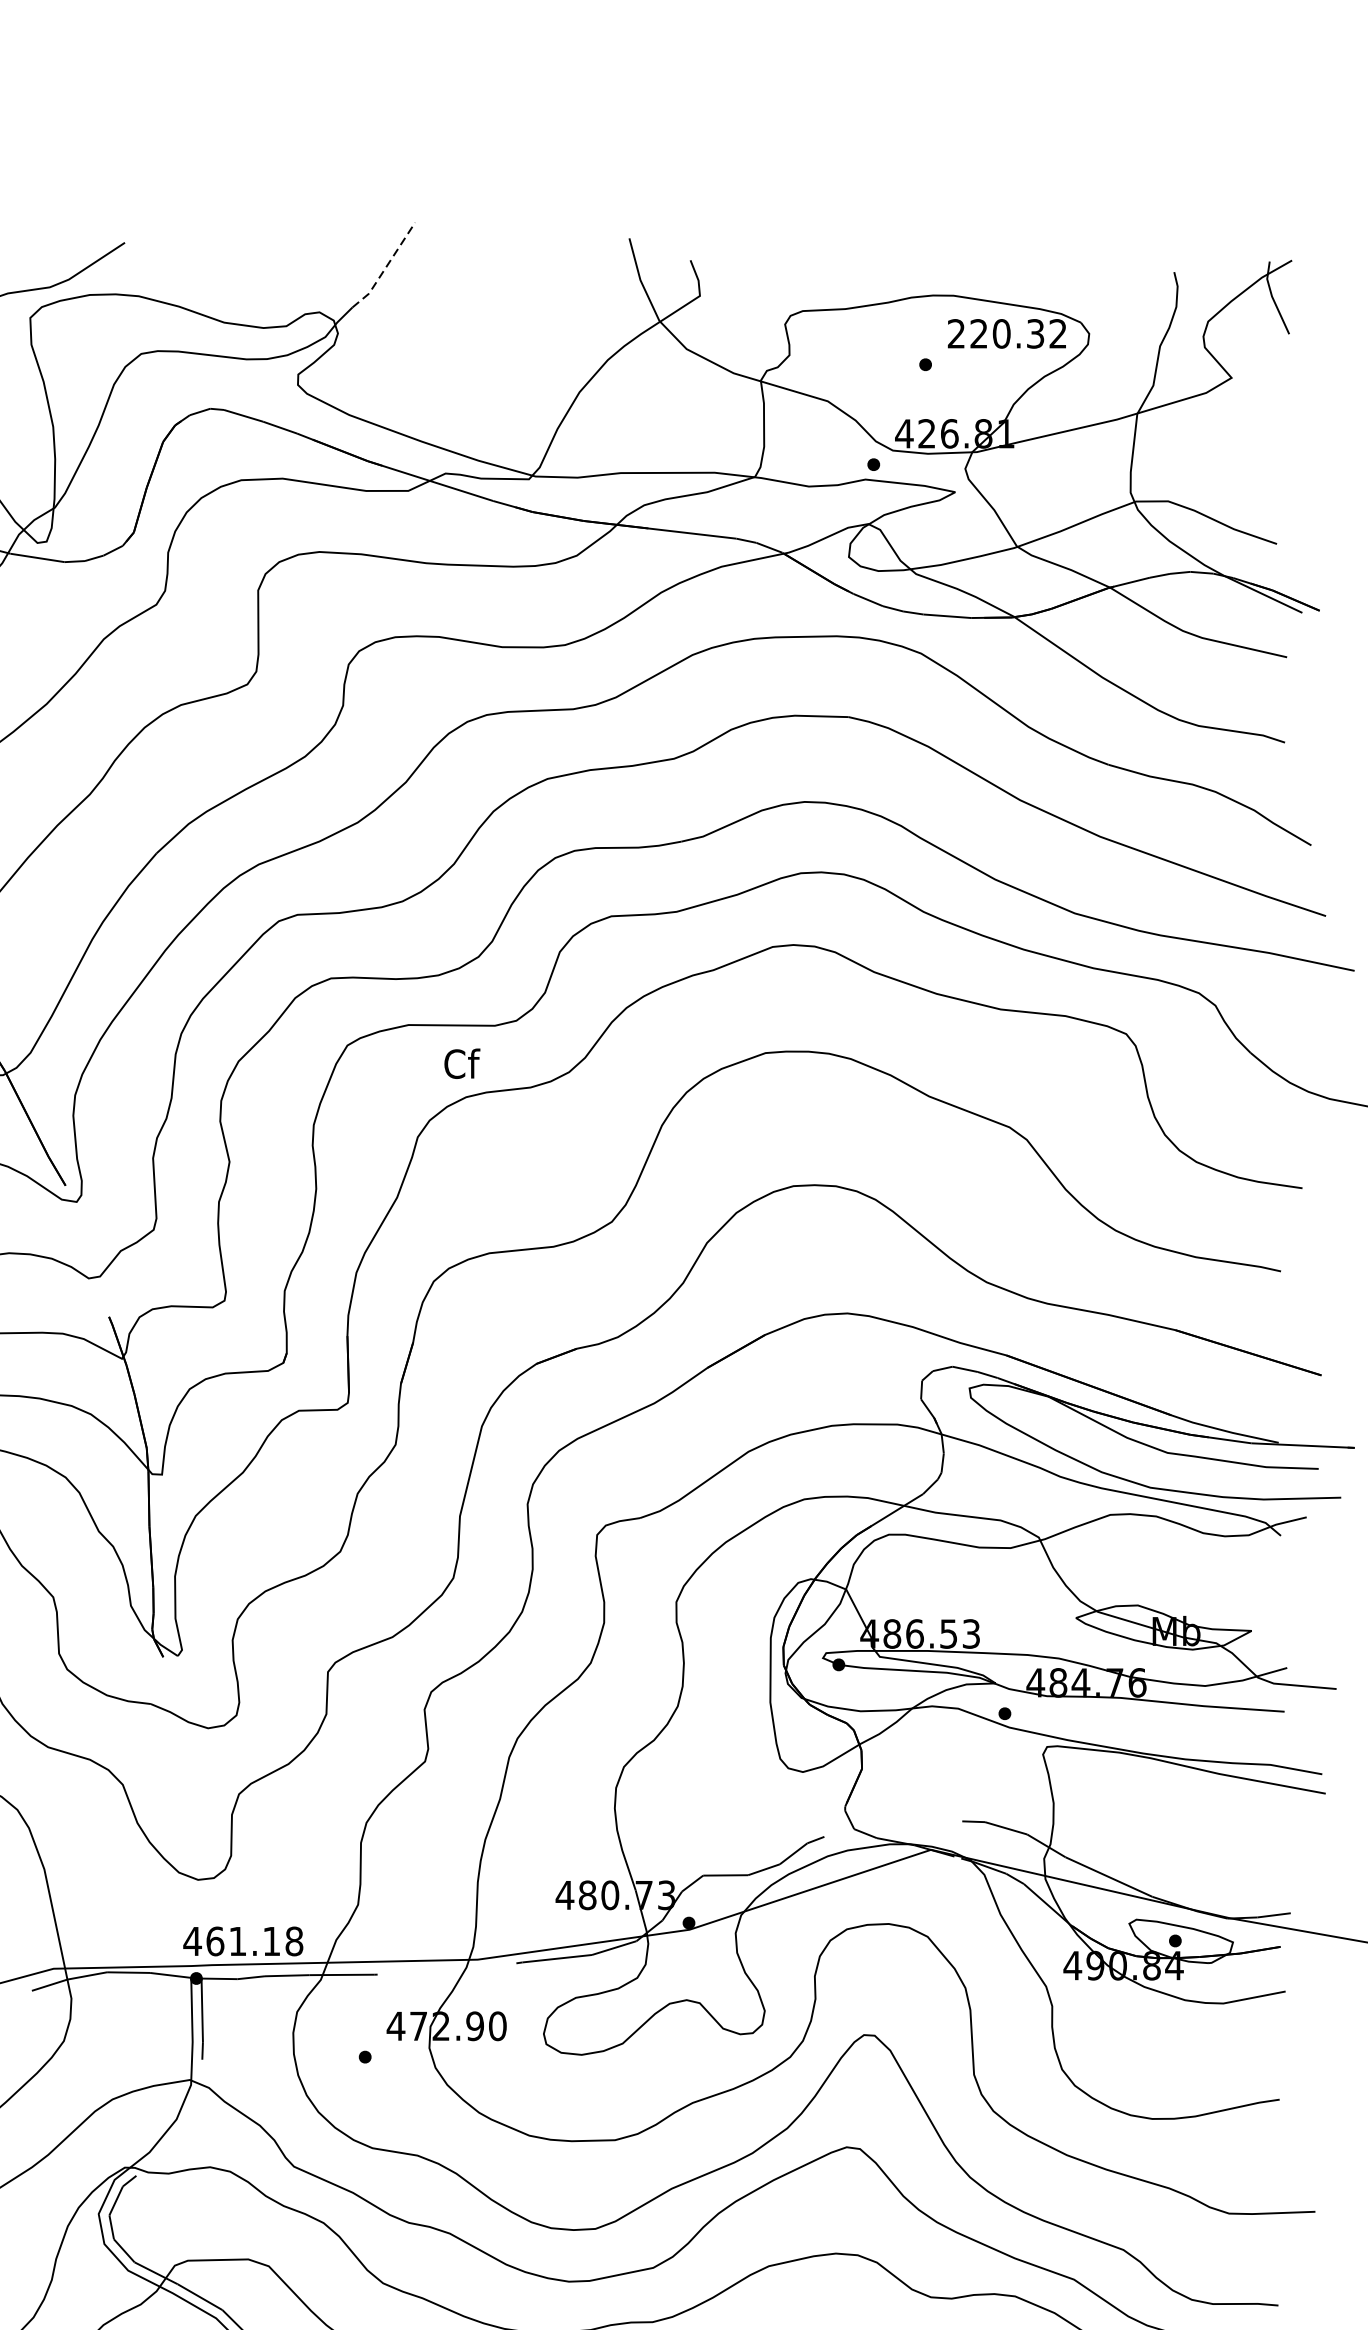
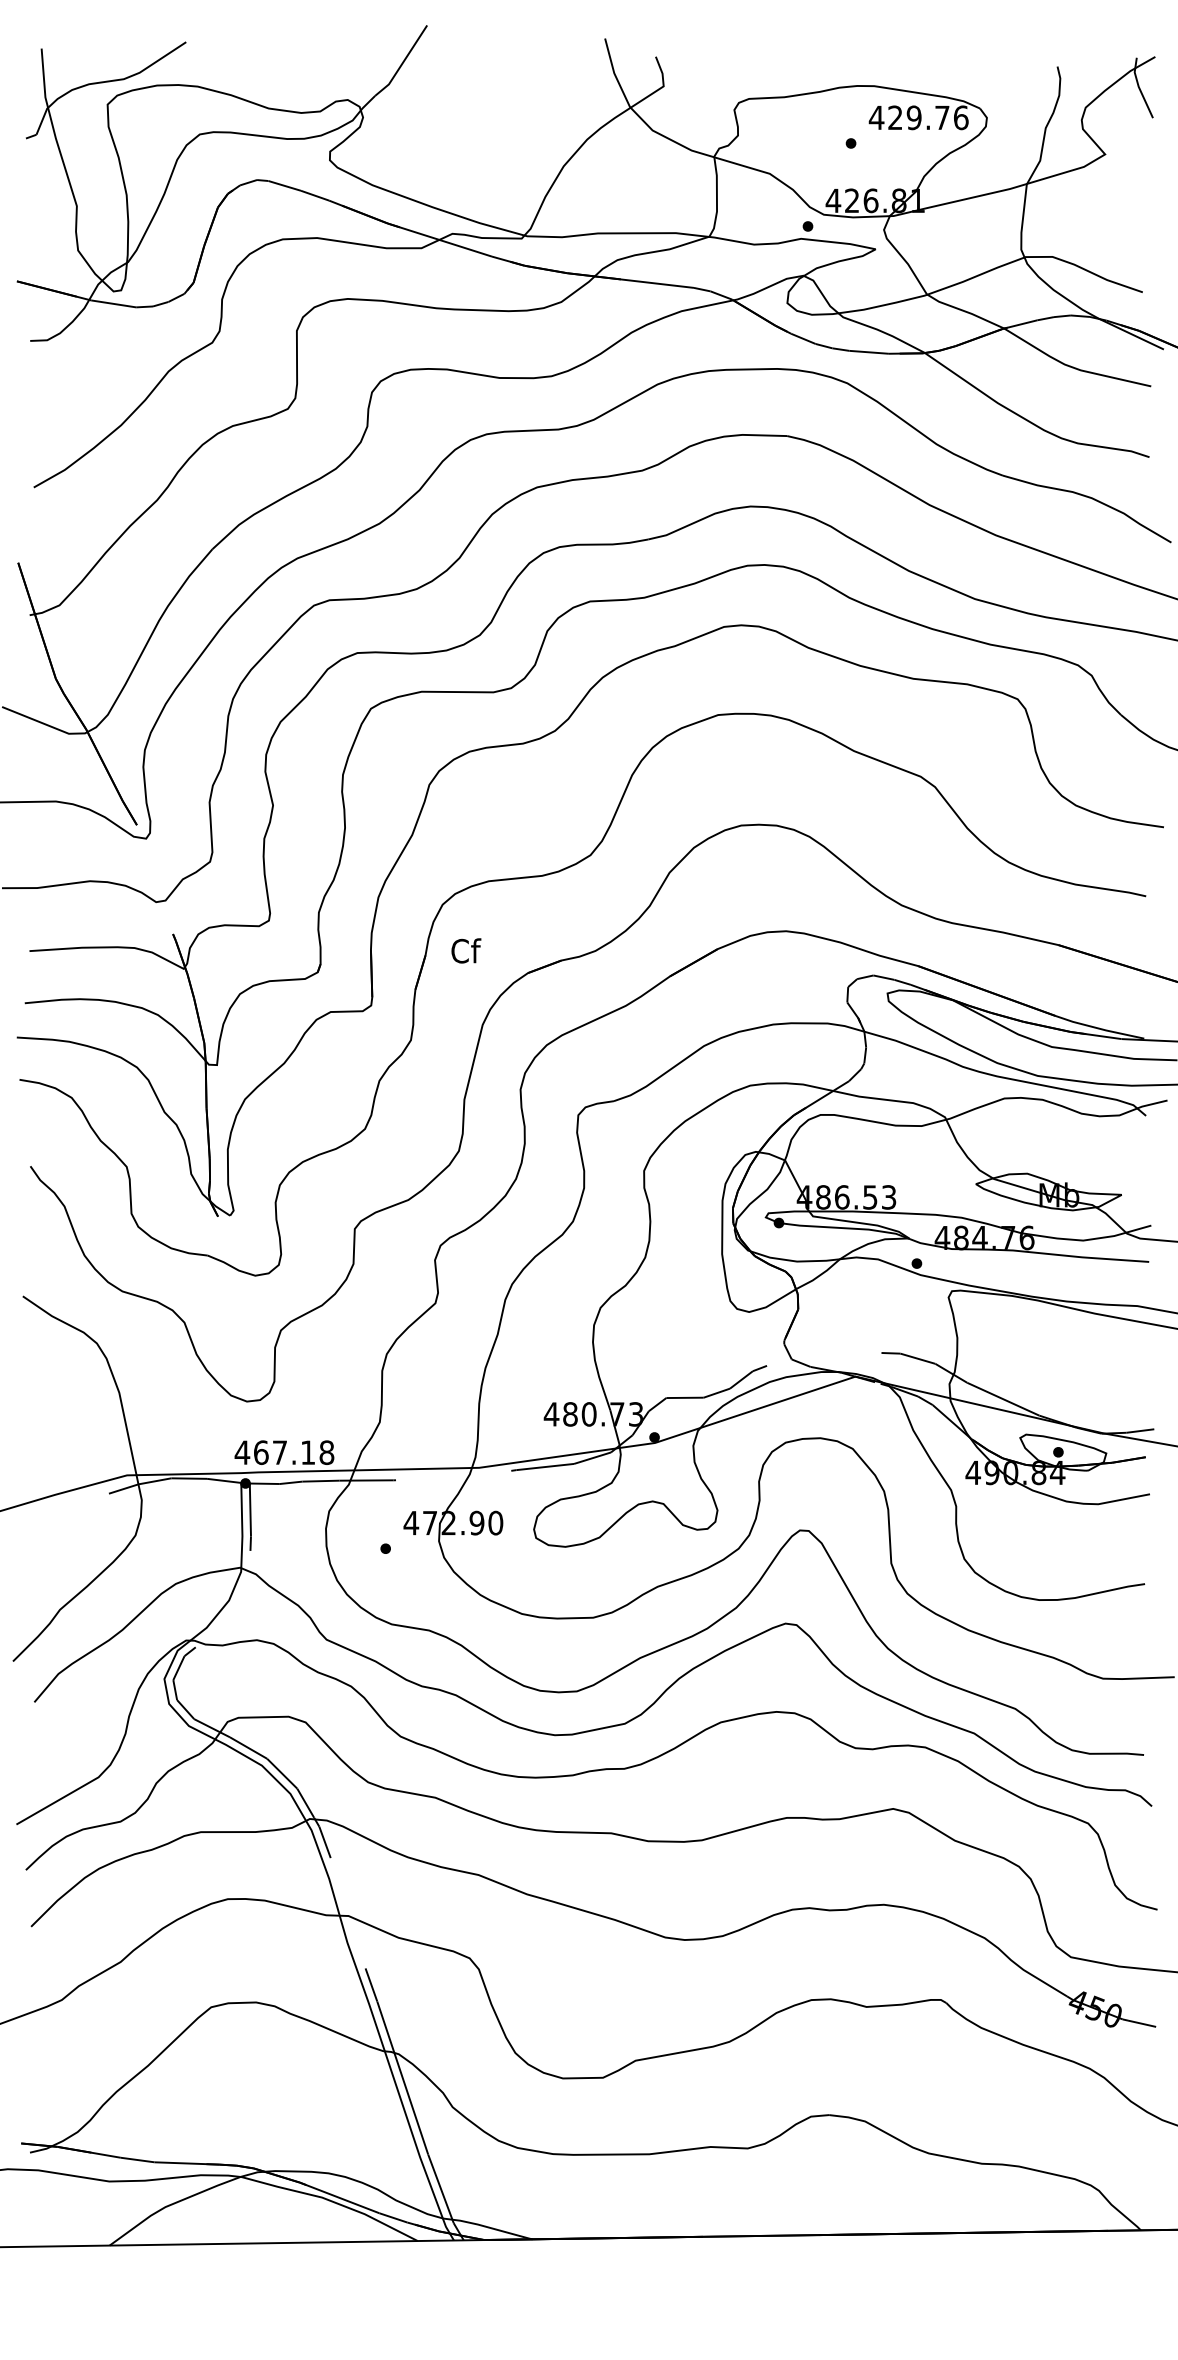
line: (385, 267) -> (402, 62), dashed -> solid
text: (1006, 333) -> (918, 117), 220.32 -> 429.76
text: (462, 1063) -> (466, 950), moved
text: (237, 1941) -> (279, 1452), 461.18 -> 467.18

